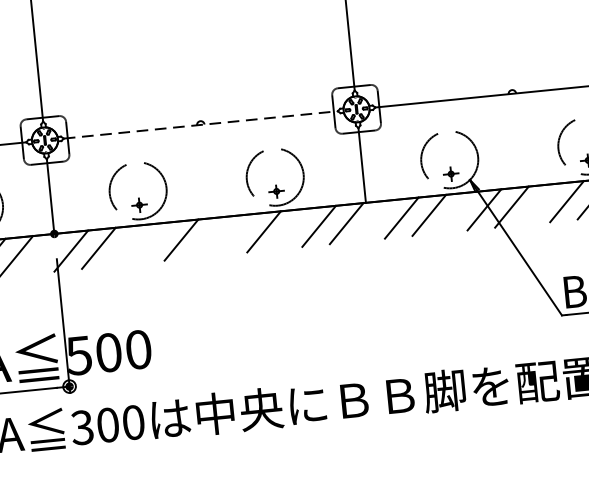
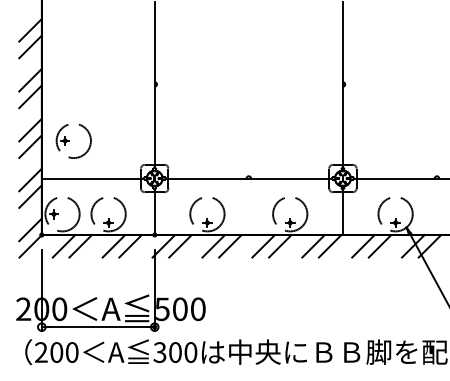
line: (200, 124) -> (248, 178), dashed -> solid
line: (236, 233) -> (263, 245), added
line: (153, 241) -> (213, 245), added

